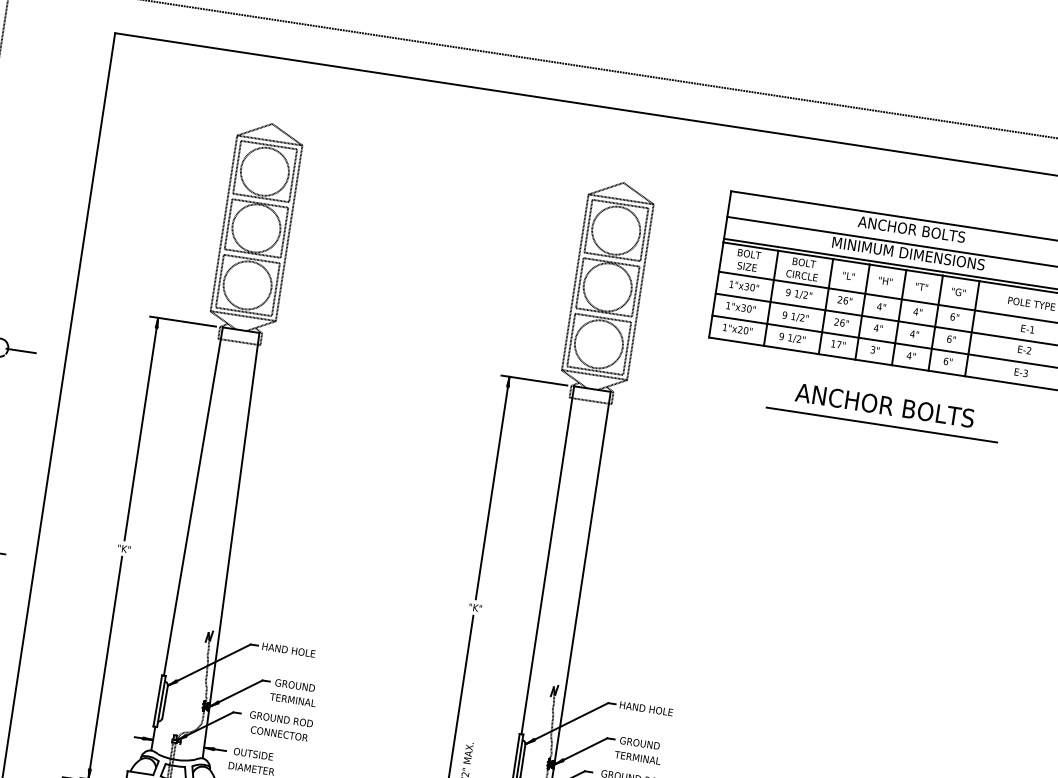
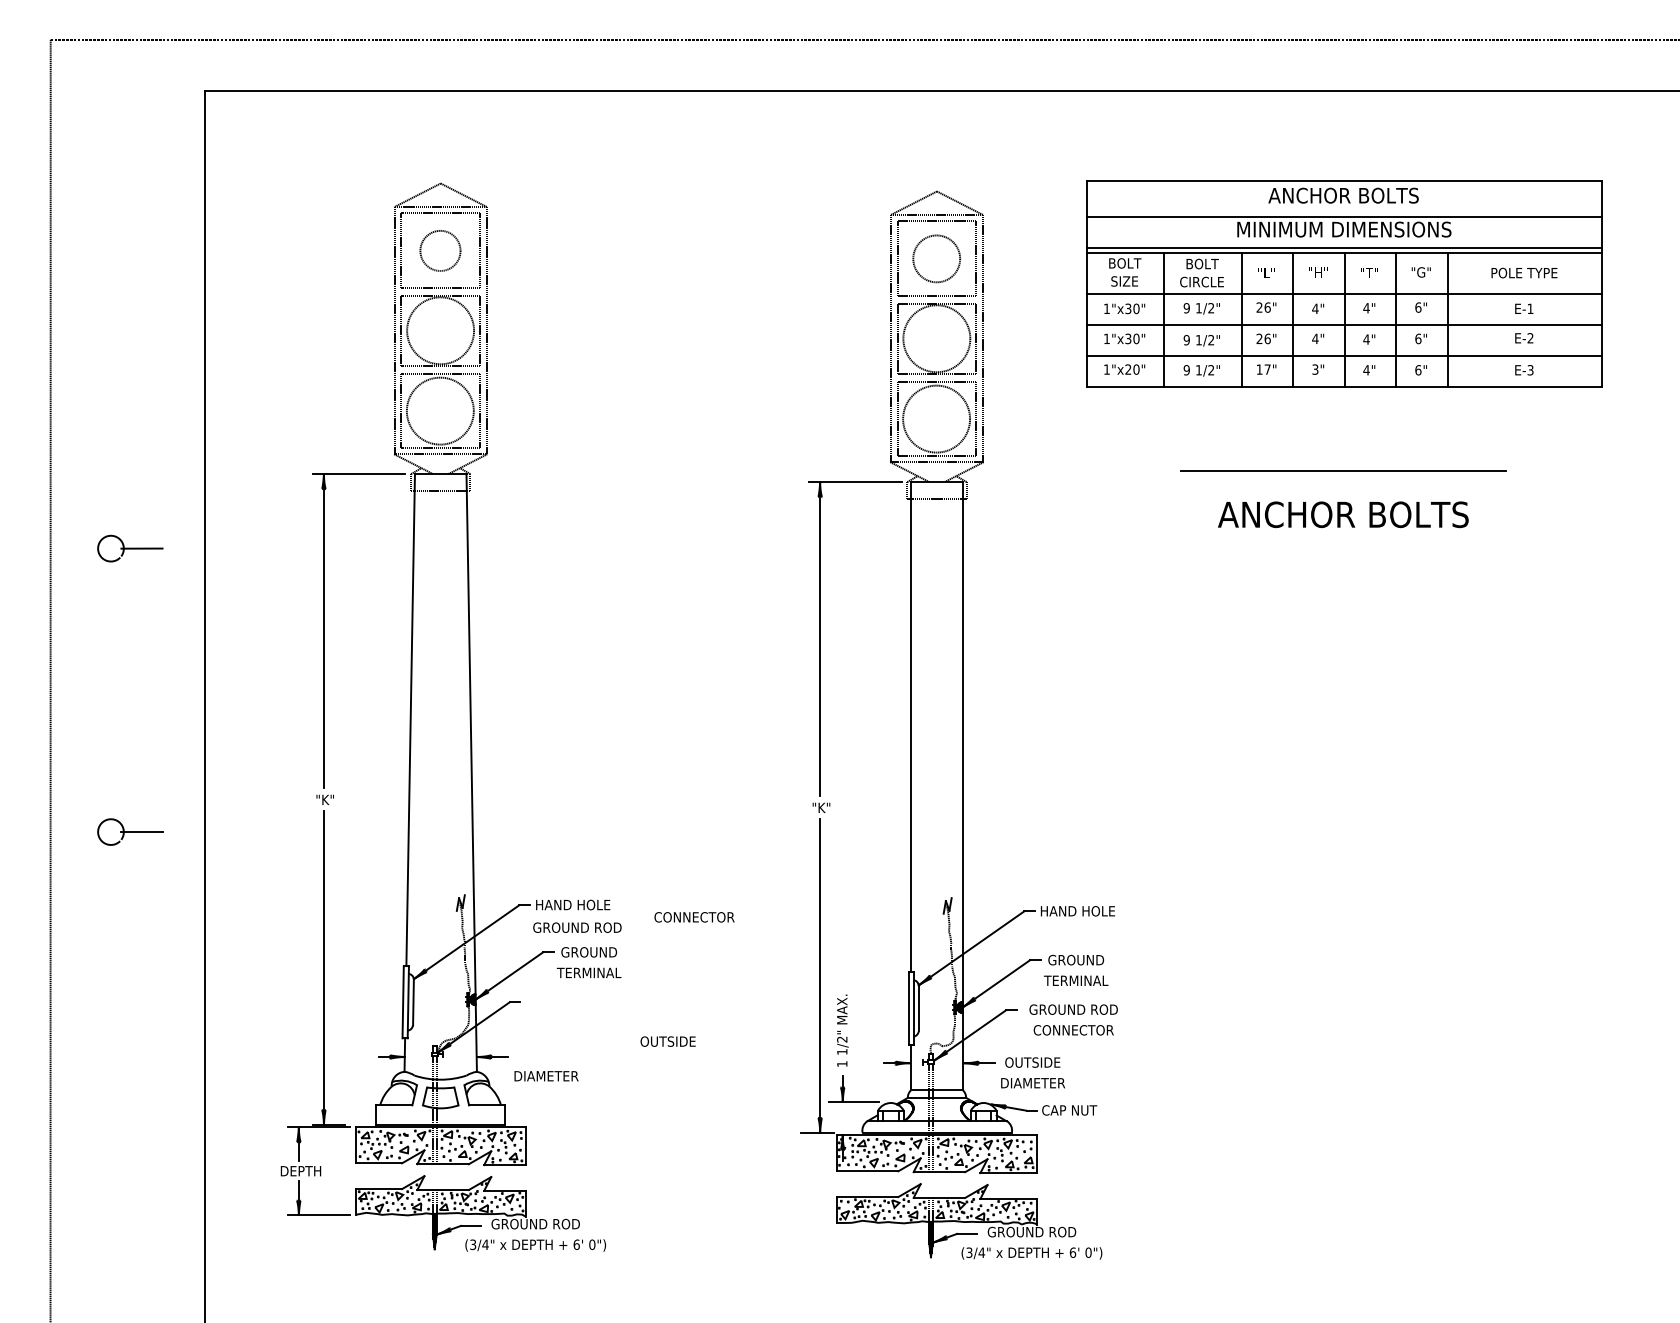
circle: (264, 171) -> (439, 250), size x0.6
circle: (616, 230) -> (936, 258), size x0.7
text: (885, 405) -> (1343, 514), moved
text: (281, 719) -> (577, 927), moved
text: (279, 734) -> (694, 917), moved
text: (253, 753) -> (667, 1041), moved

